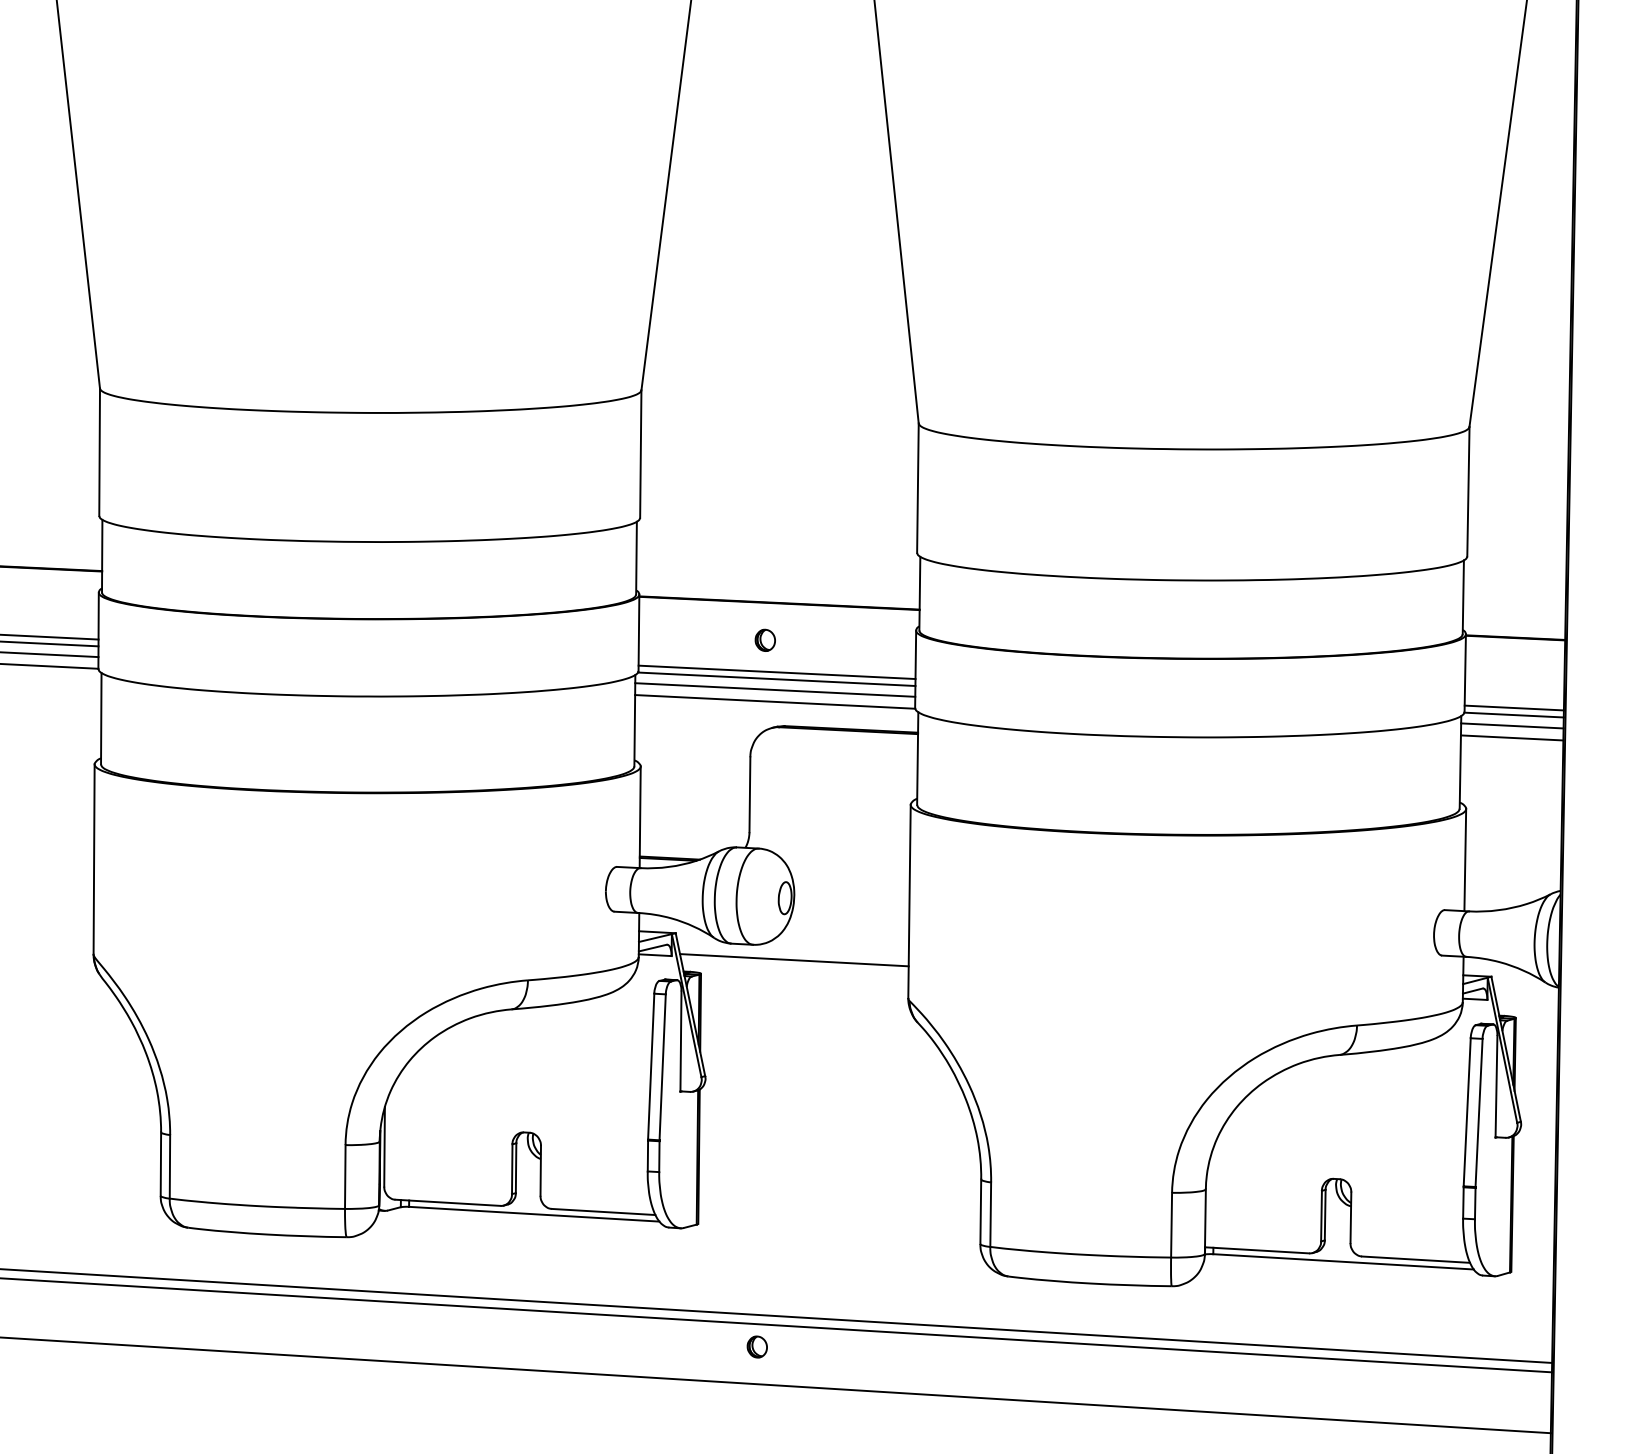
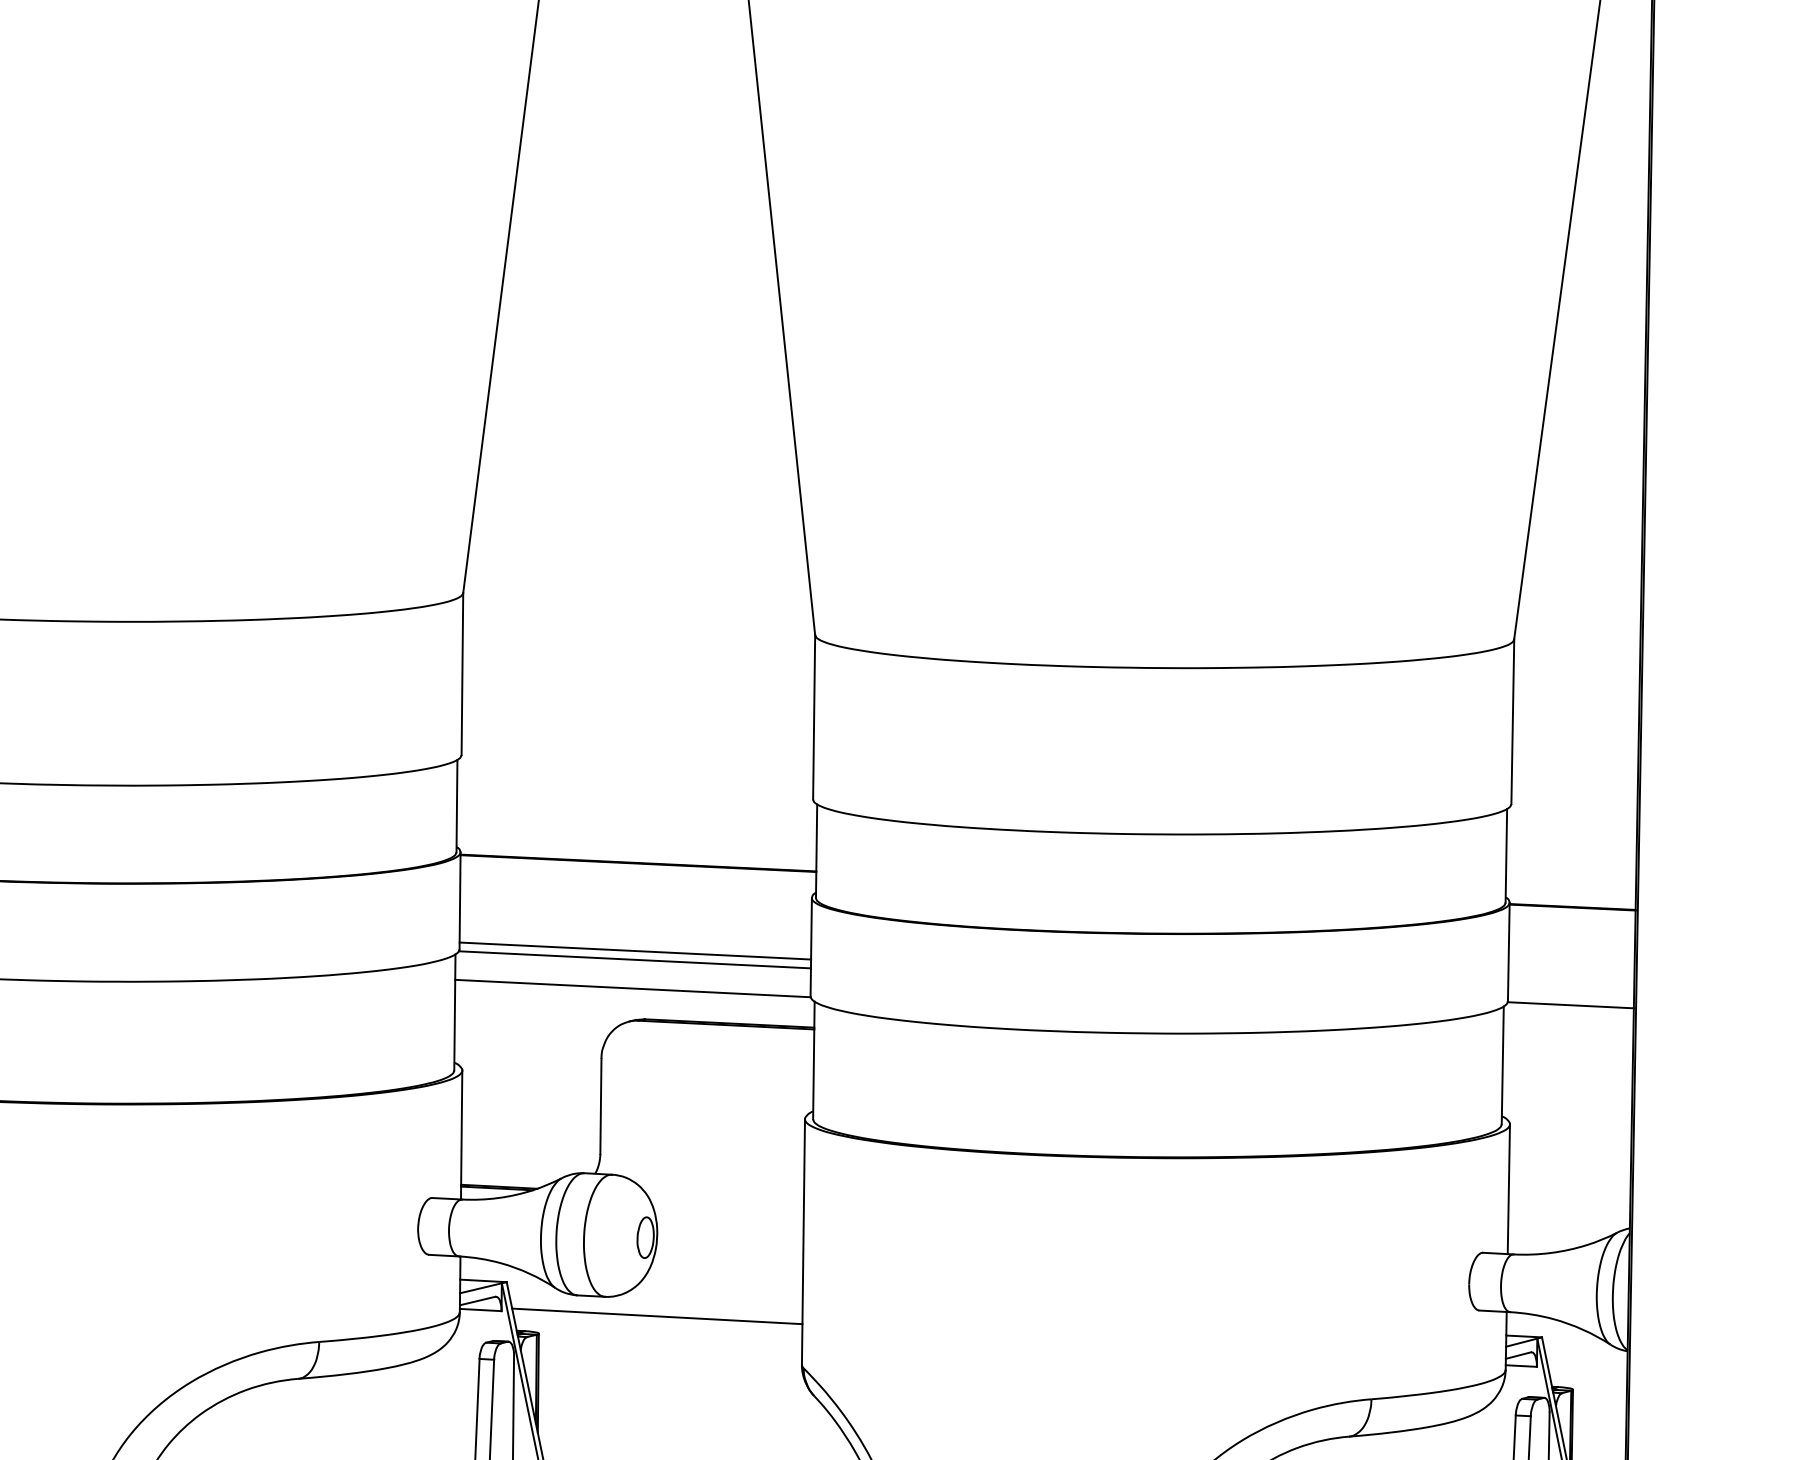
part: (764, 639) -> (619, 909), removed
line: (775, 689) -> (633, 972), removed
line: (1513, 707) -> (1570, 995), removed
line: (1512, 725) -> (1568, 1018), removed
line: (1511, 737) -> (1567, 1033), removed

